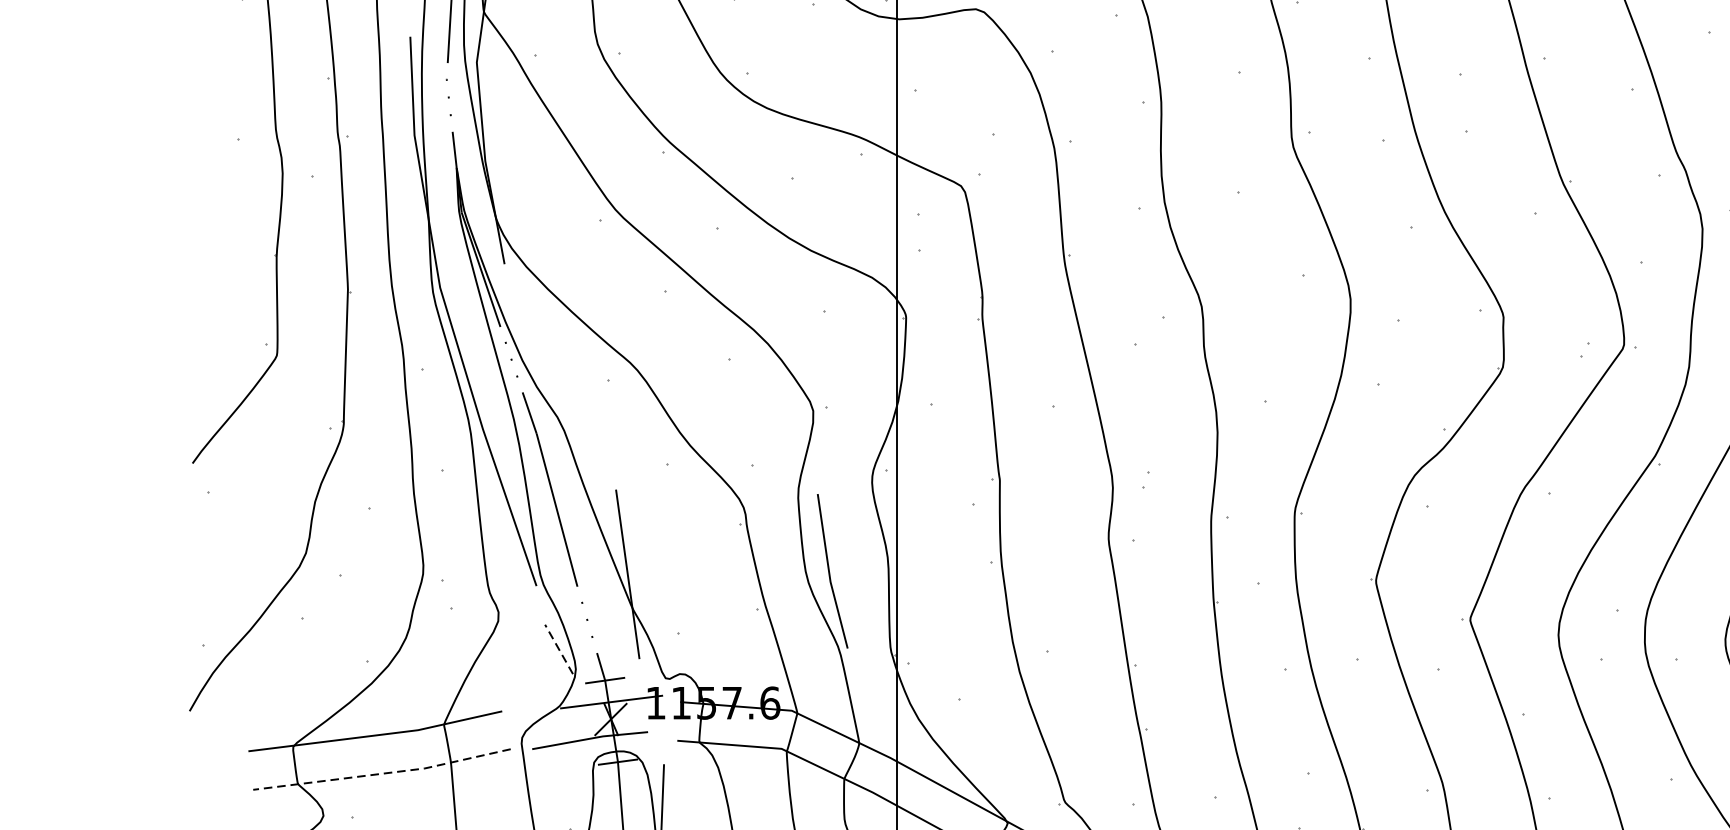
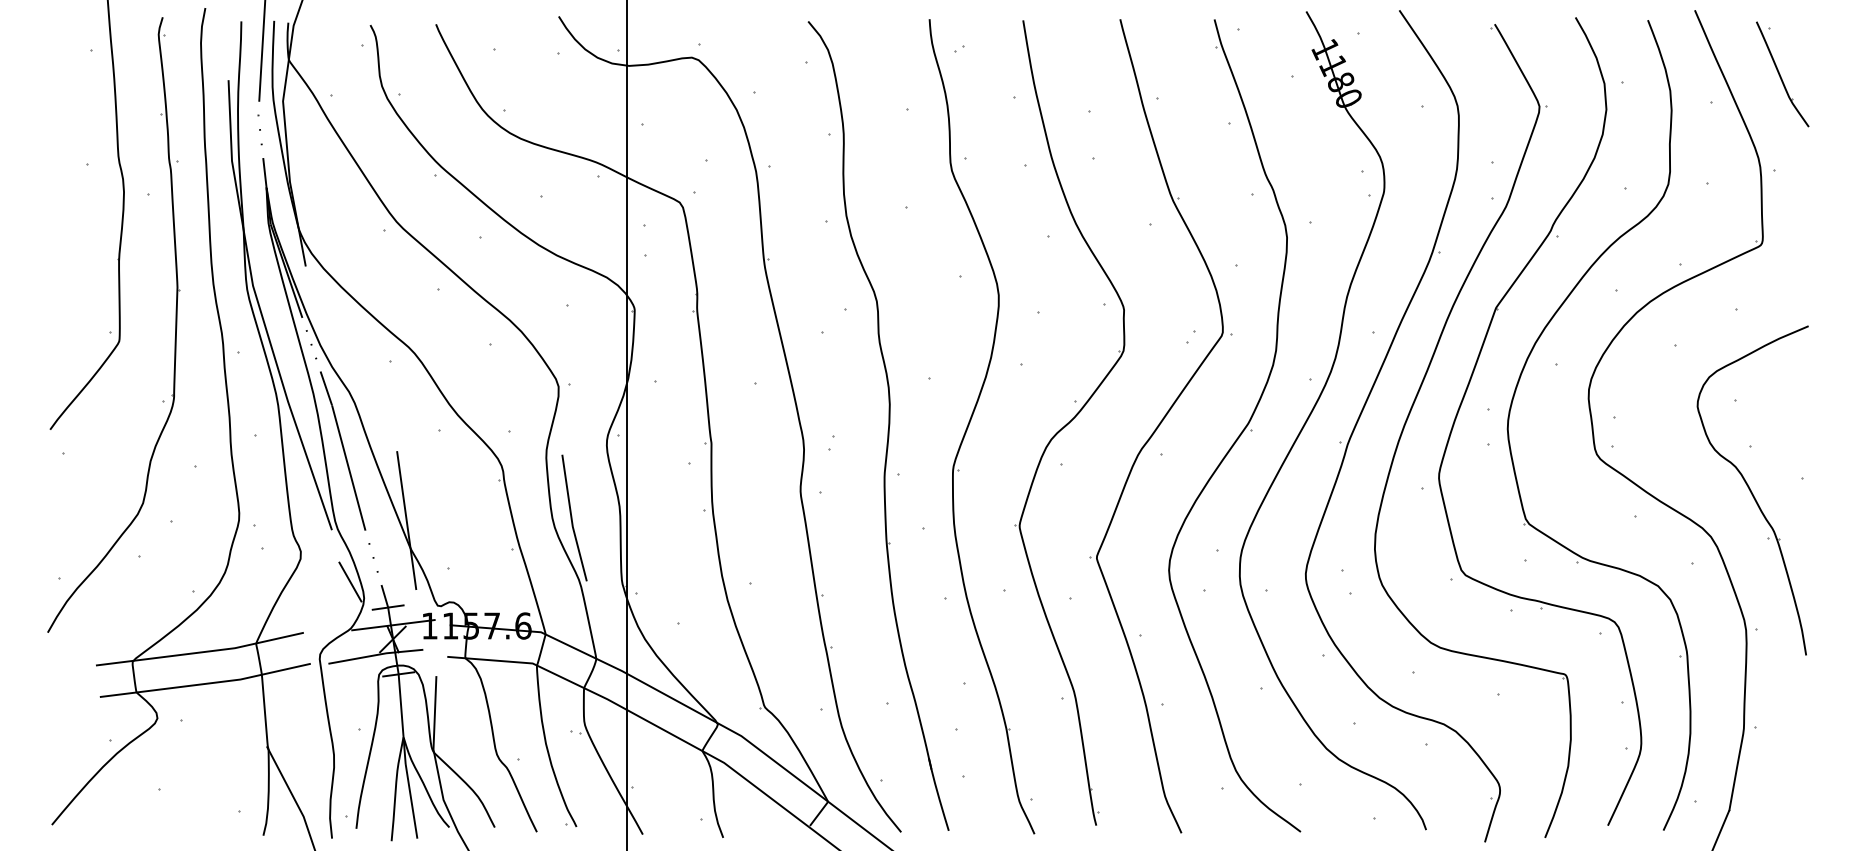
line: (559, 648) -> (350, 581), dashed -> solid
line: (383, 773) -> (206, 683), dashed -> solid

